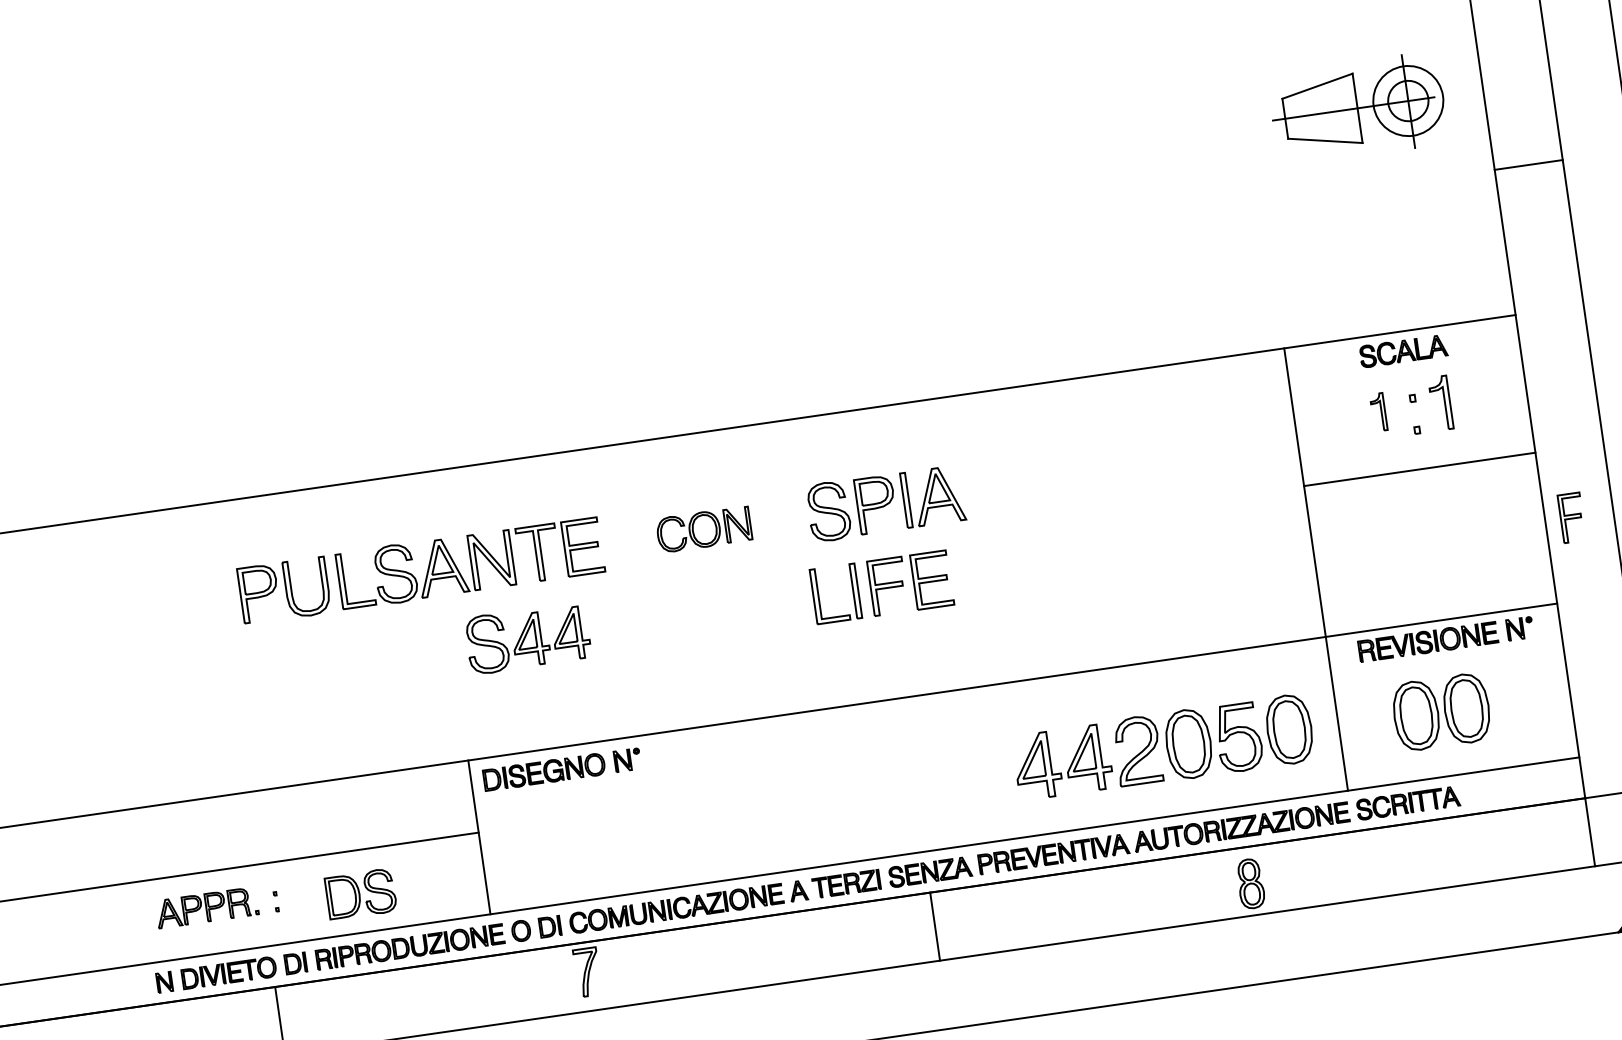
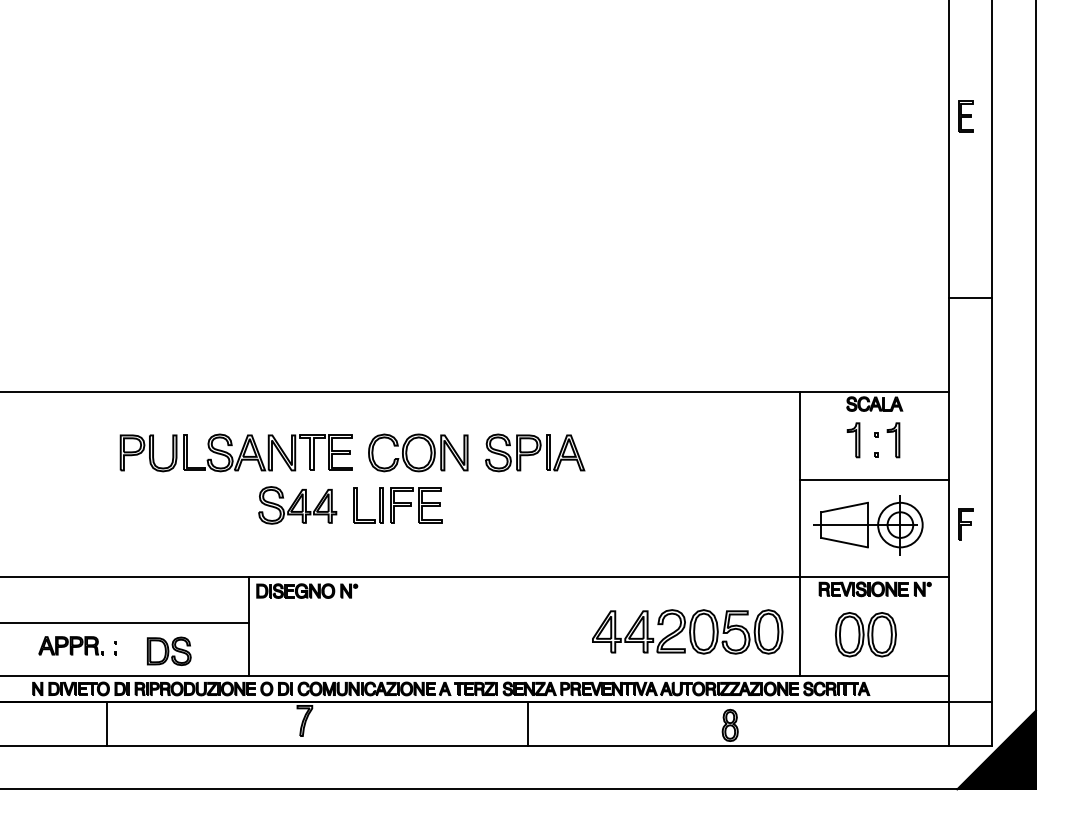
part: (1358, 108) -> (868, 525), moved
part: (1378, 412) -> (853, 440), size x1.43
part: (704, 528) -> (418, 452), size x1.67
part: (881, 587) -> (397, 505), moved

